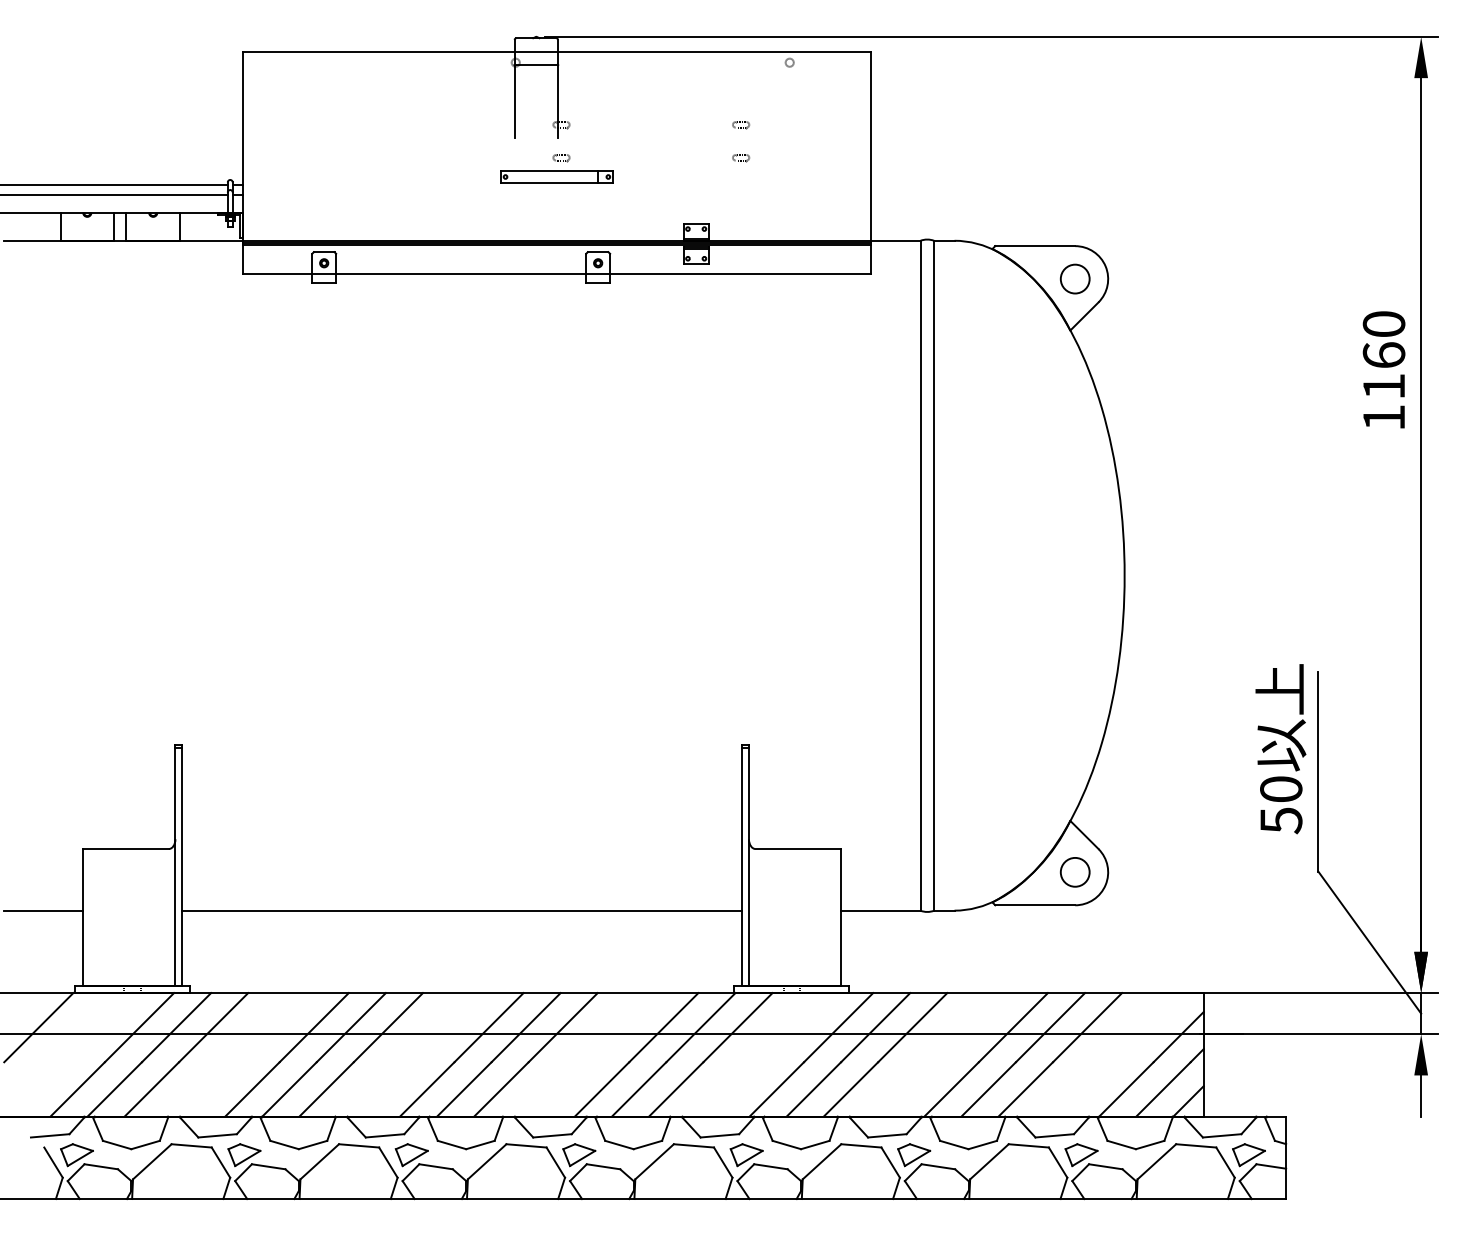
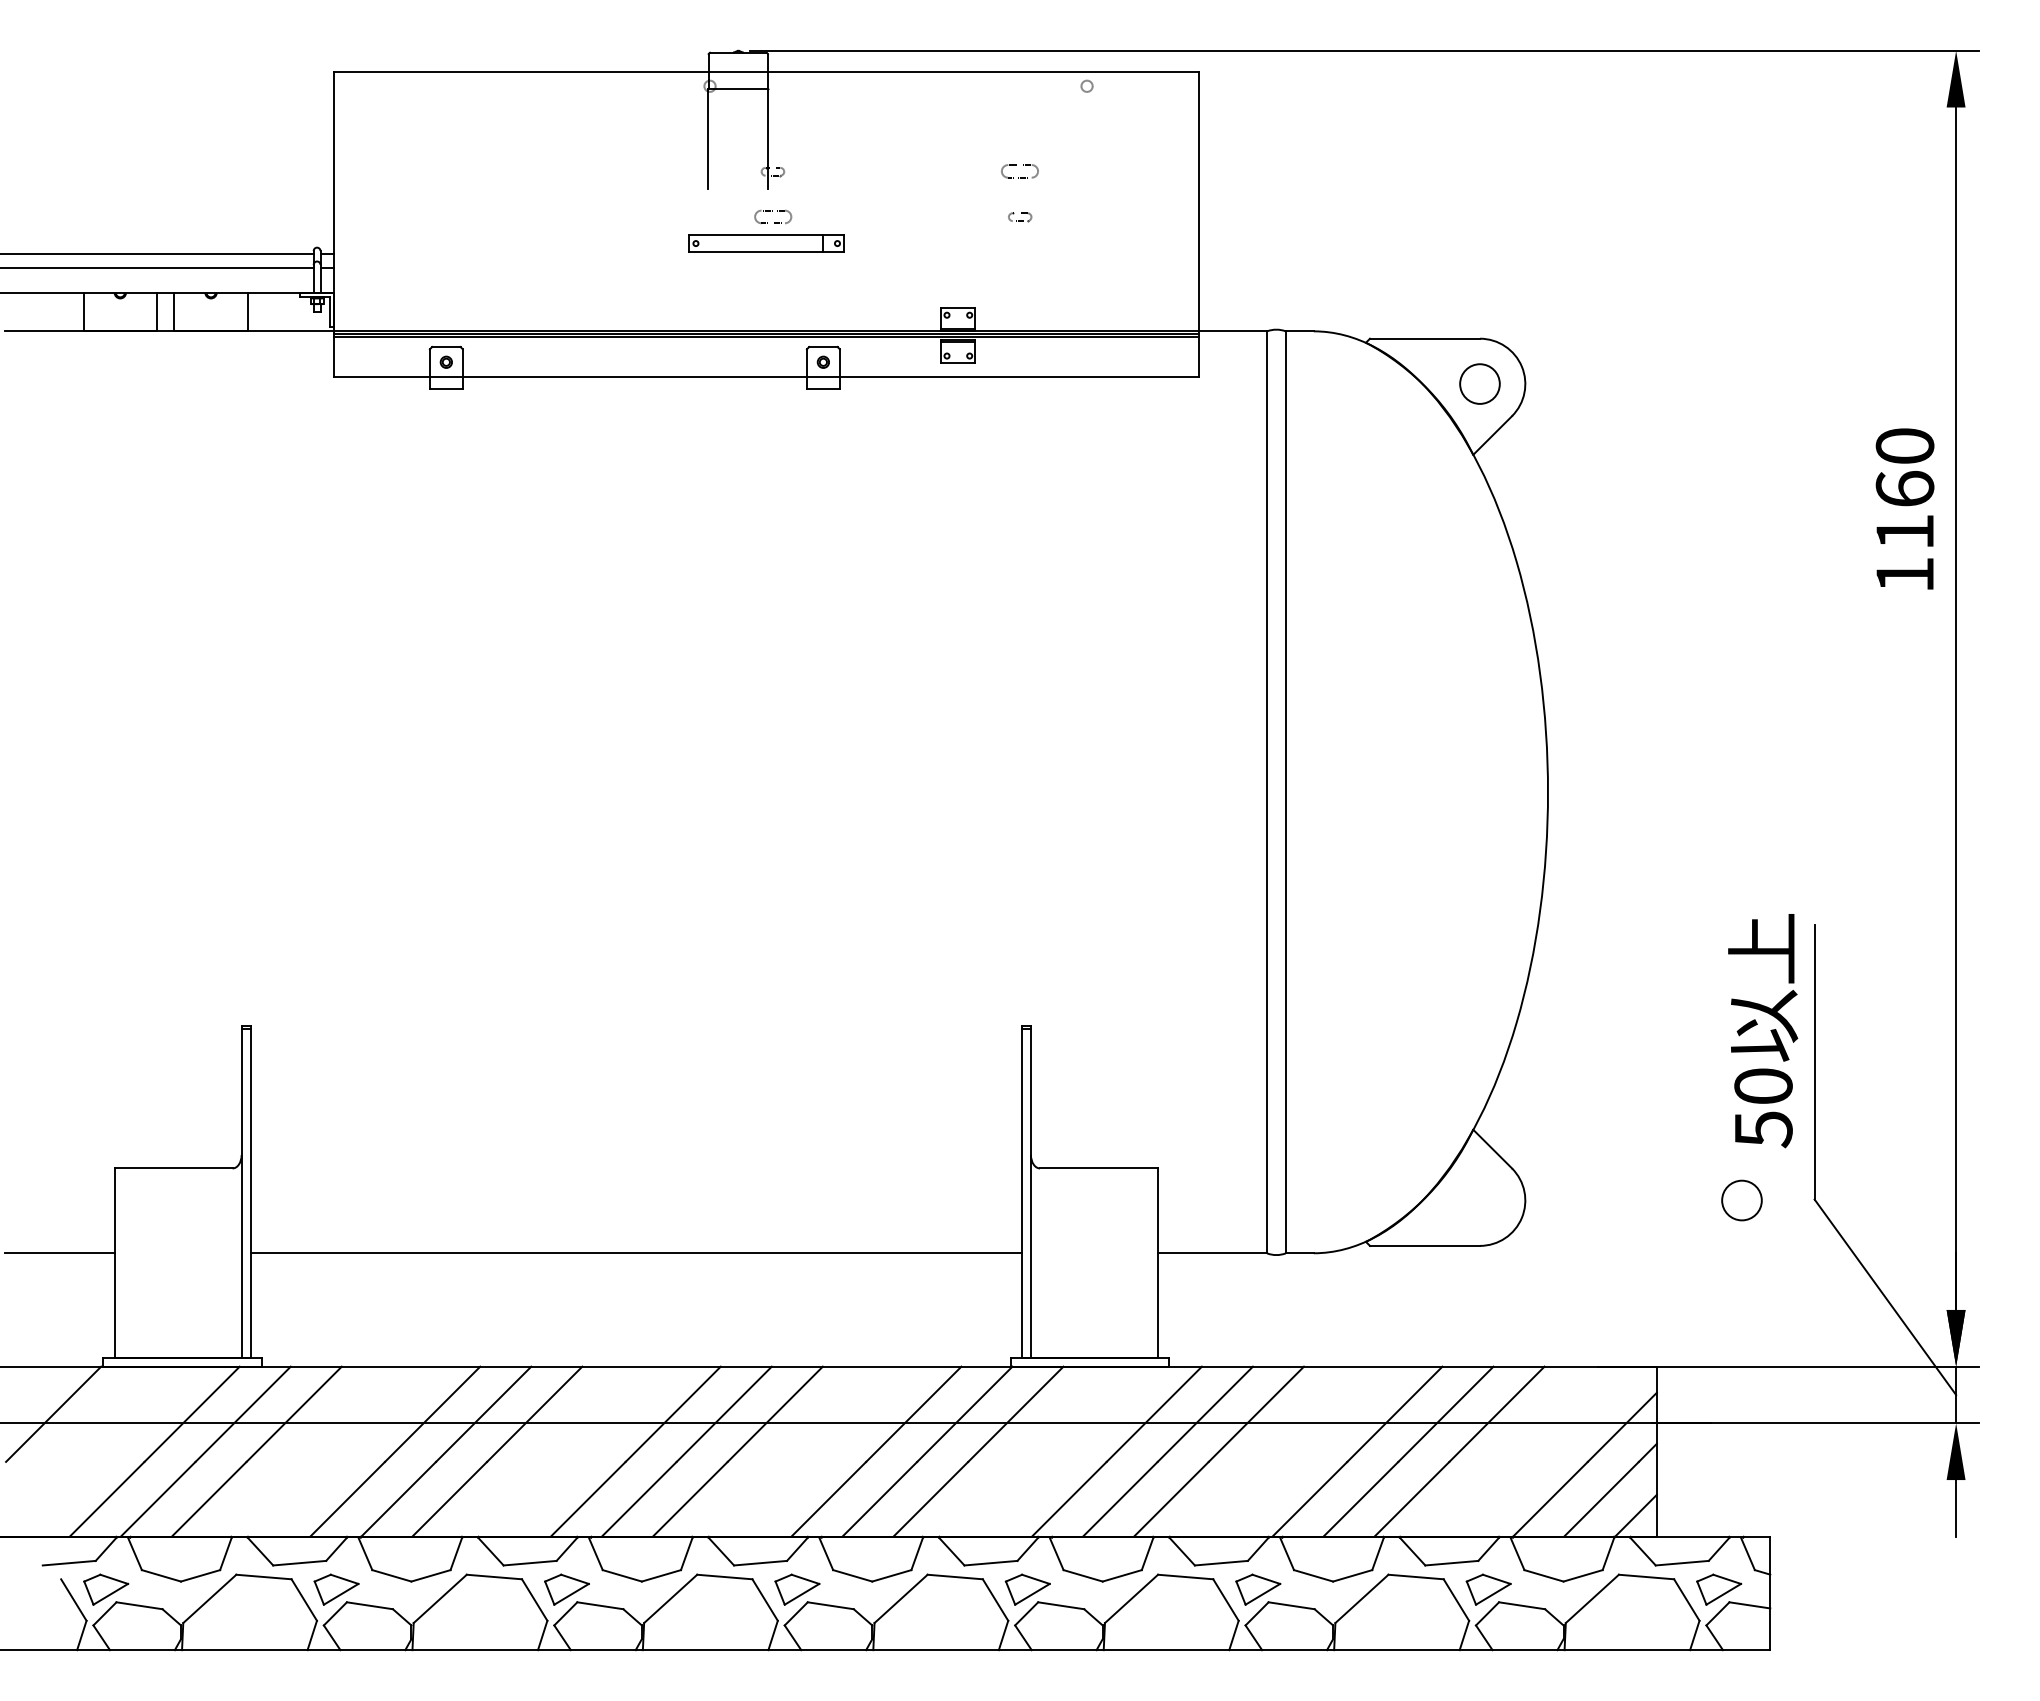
part: (741, 125) -> (1020, 172), size x1.6
part: (561, 158) -> (772, 217), size x1.6
circle: (1074, 872) -> (1741, 1200), moved

